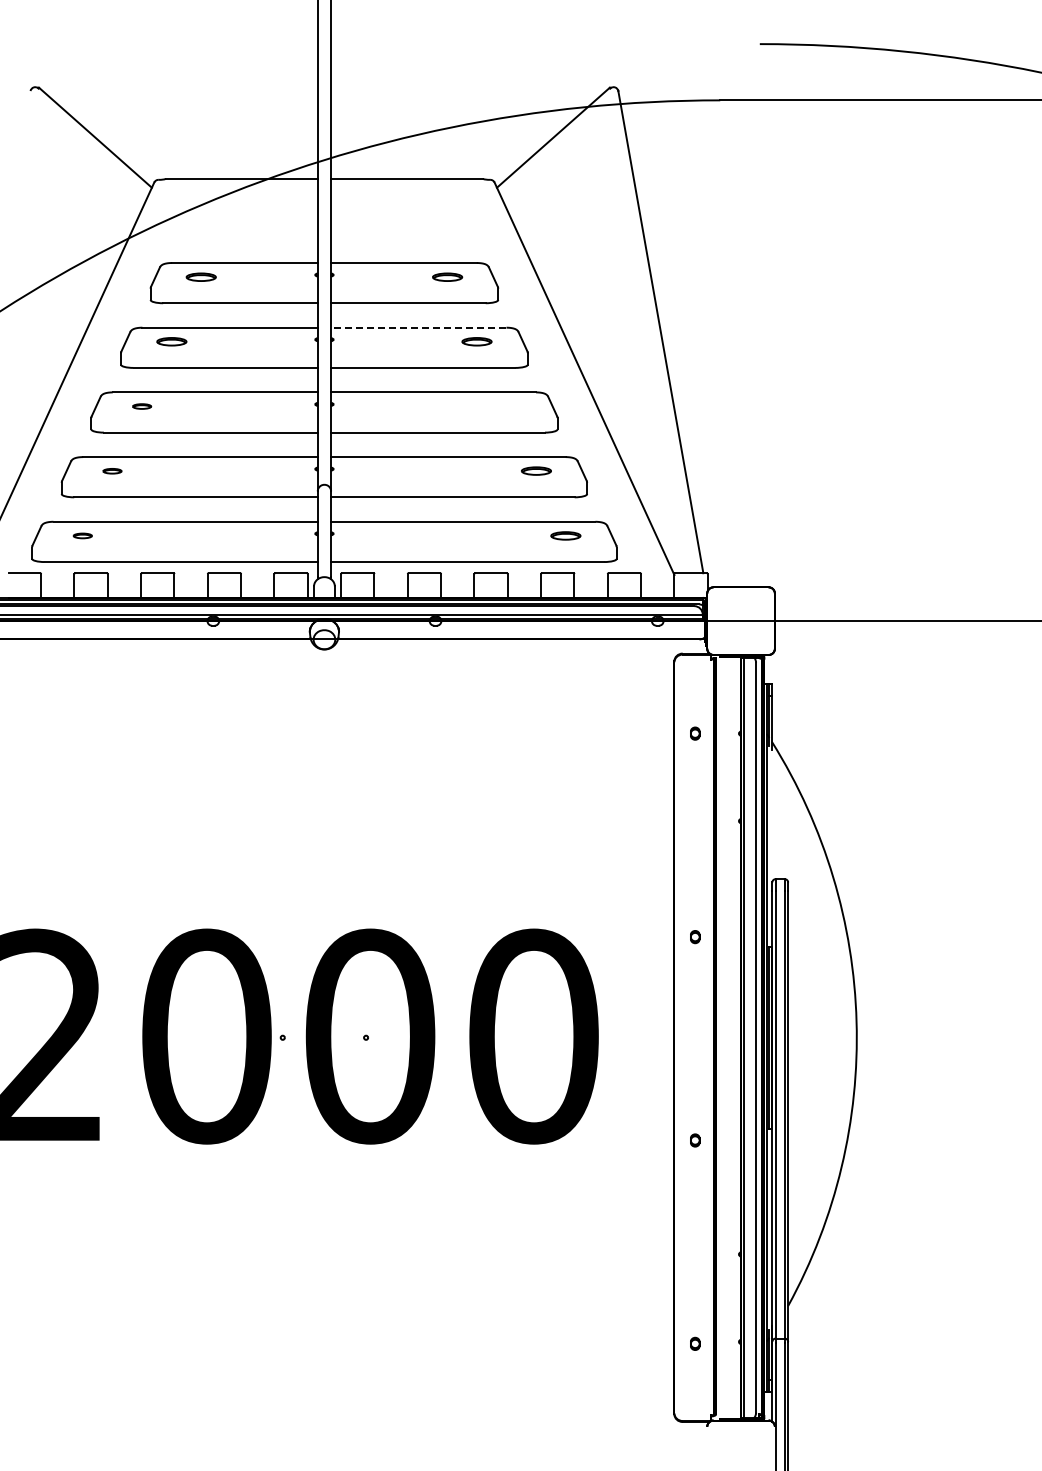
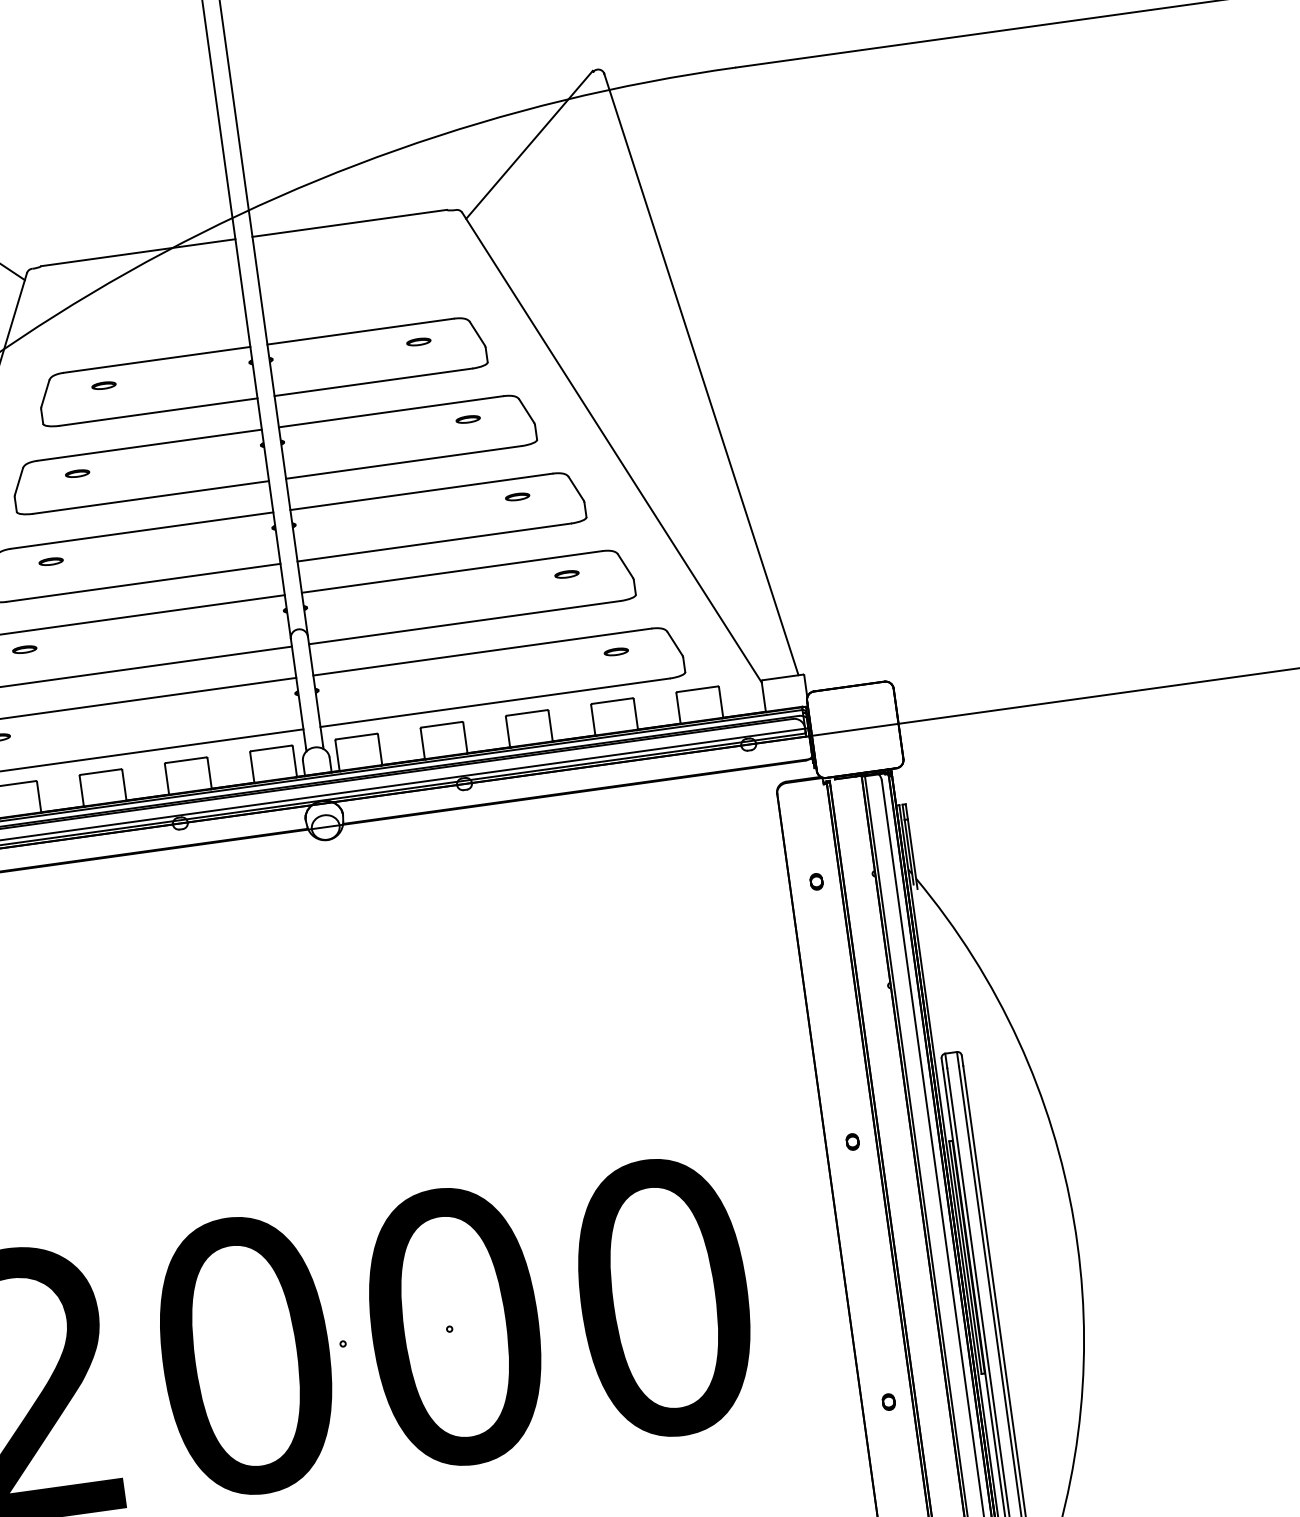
part: (201, 276) -> (104, 384), size x0.62
part: (447, 276) -> (418, 341), size x0.62
line: (418, 327) -> (390, 411), dashed -> solid
part: (171, 341) -> (77, 473), size x0.62
part: (477, 341) -> (468, 418), size x0.62
part: (506, 406) -> (517, 496), added
part: (536, 471) -> (567, 574), size x0.62
part: (566, 535) -> (616, 651), size x0.62

